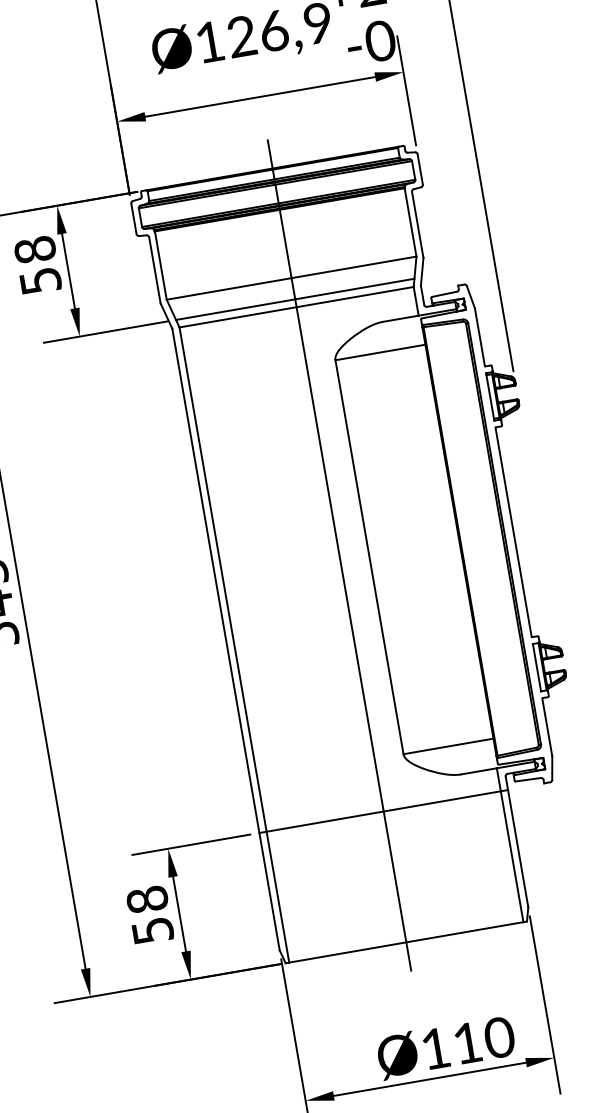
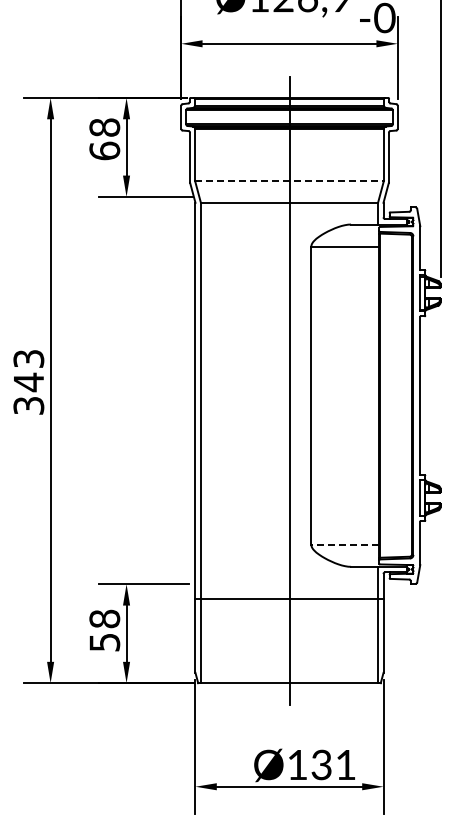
line: (291, 277) -> (289, 180), solid -> dashed
text: (40, 280) -> (104, 150), 58 -> 68
line: (295, 298) -> (289, 196), removed
line: (447, 746) -> (344, 544), solid -> dashed
line: (383, 811) -> (289, 599), moved
text: (483, 1039) -> (333, 764), Ø110 -> Ø131

